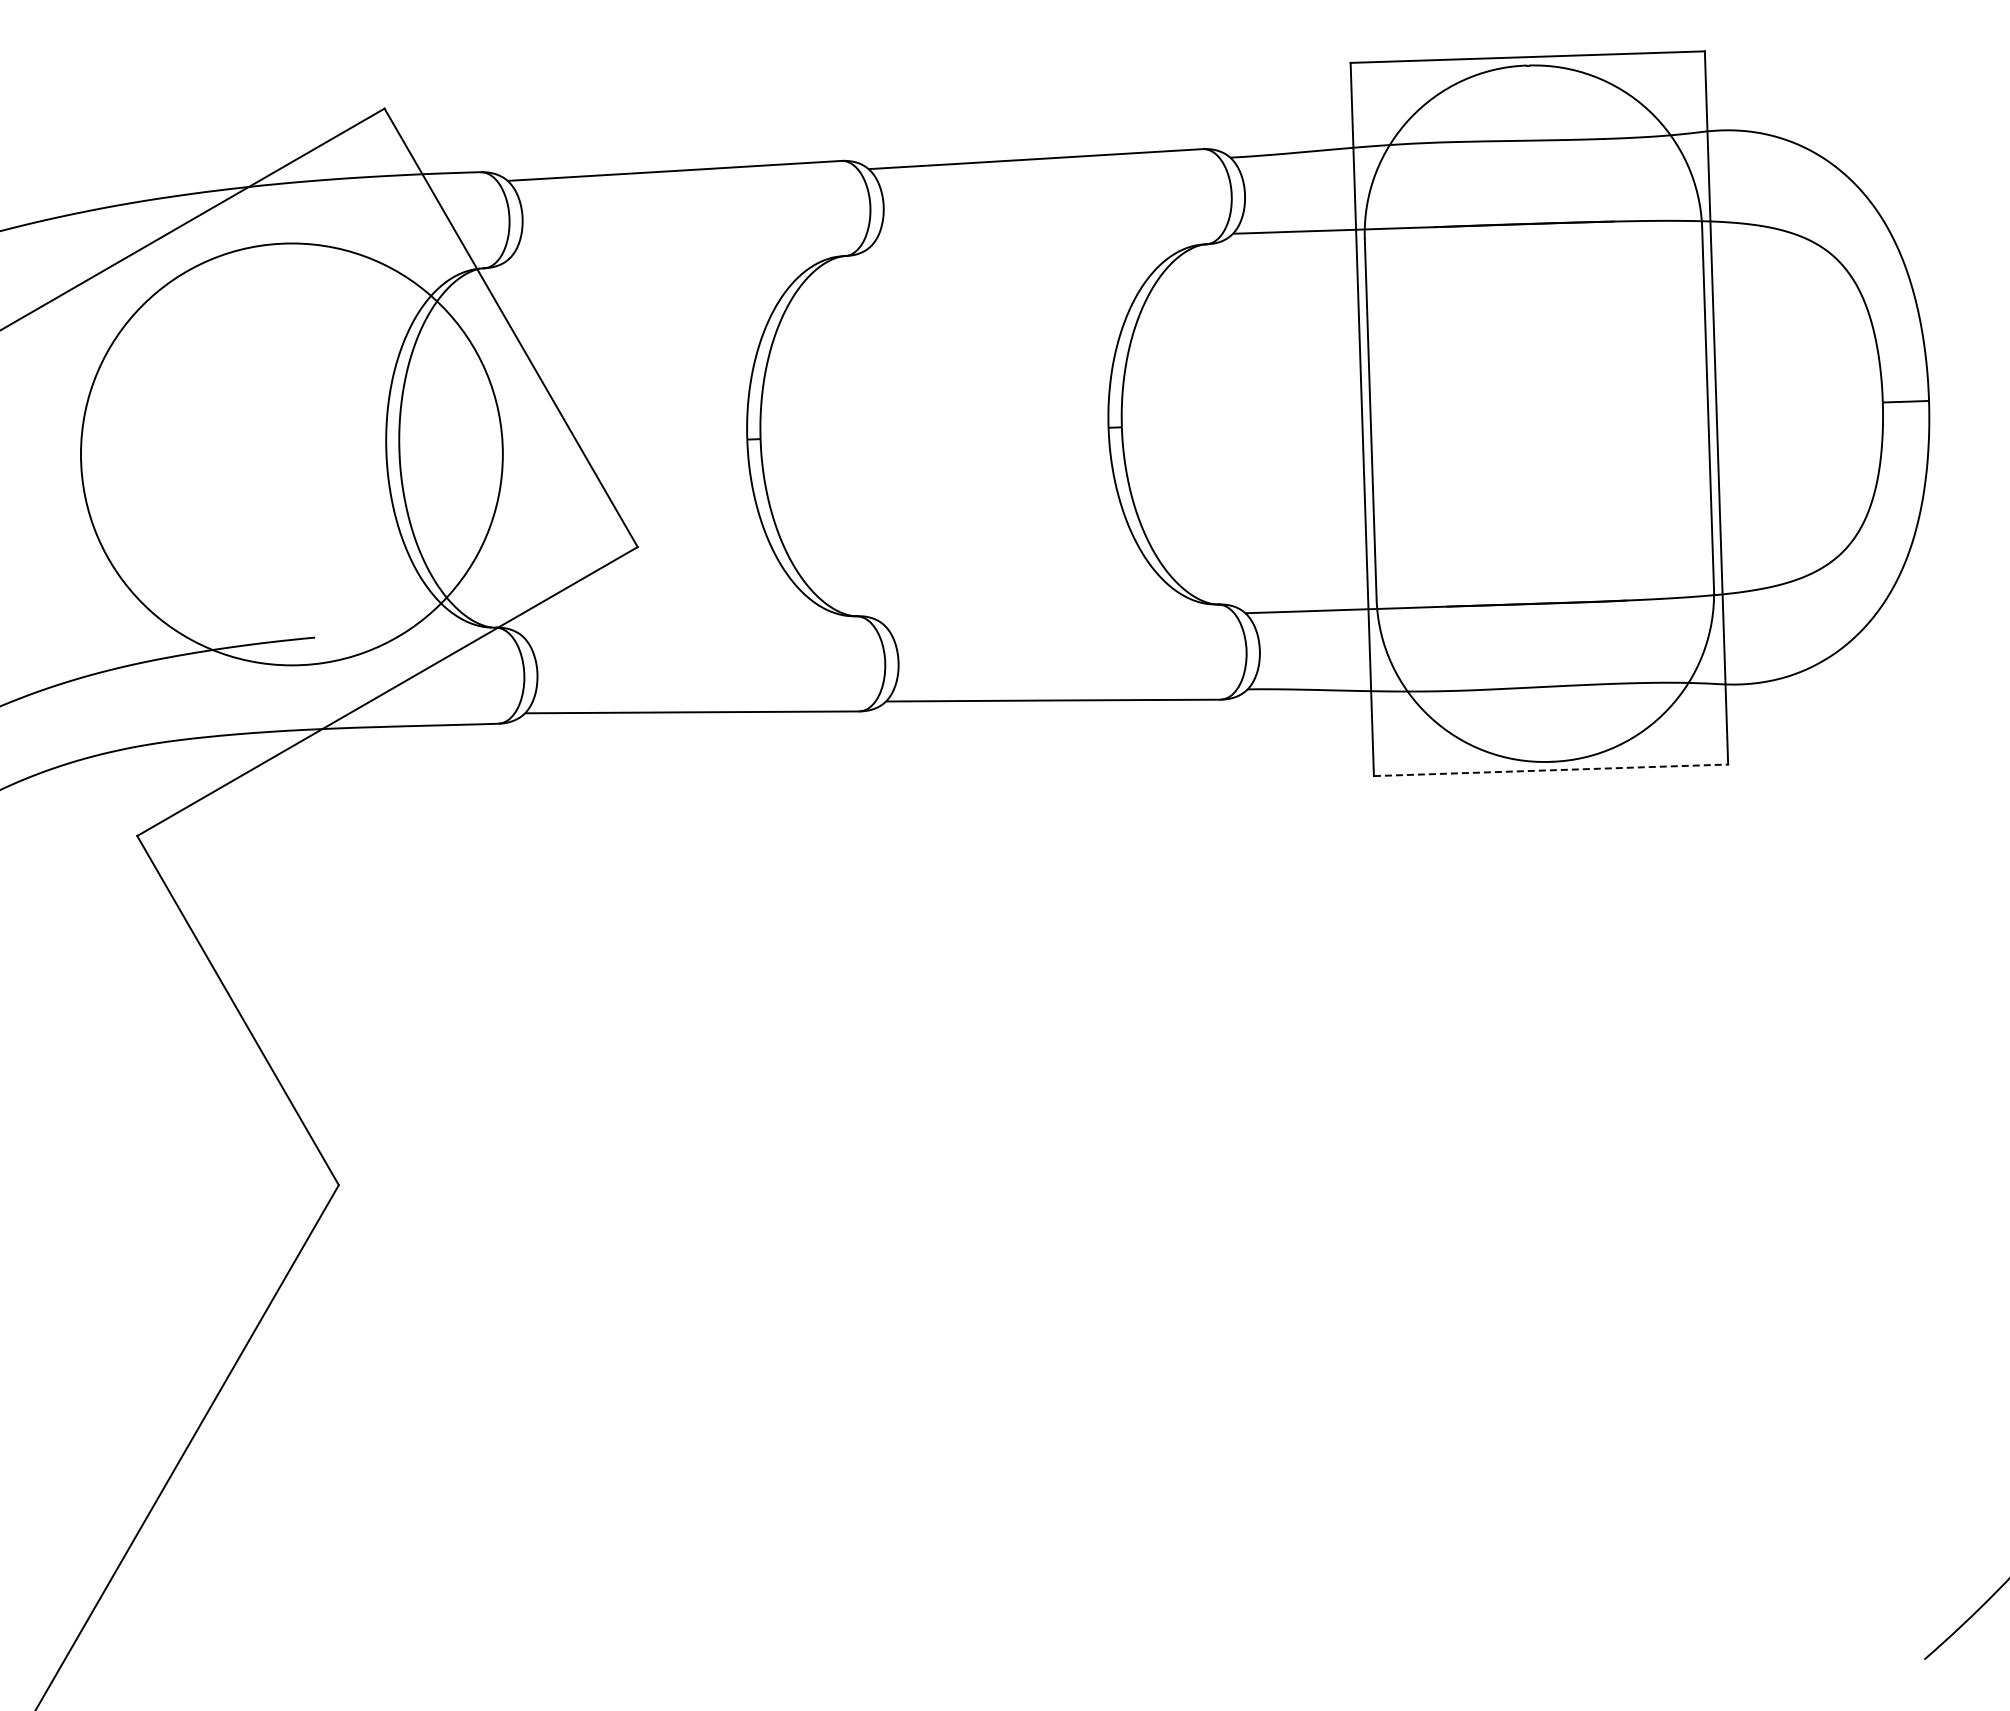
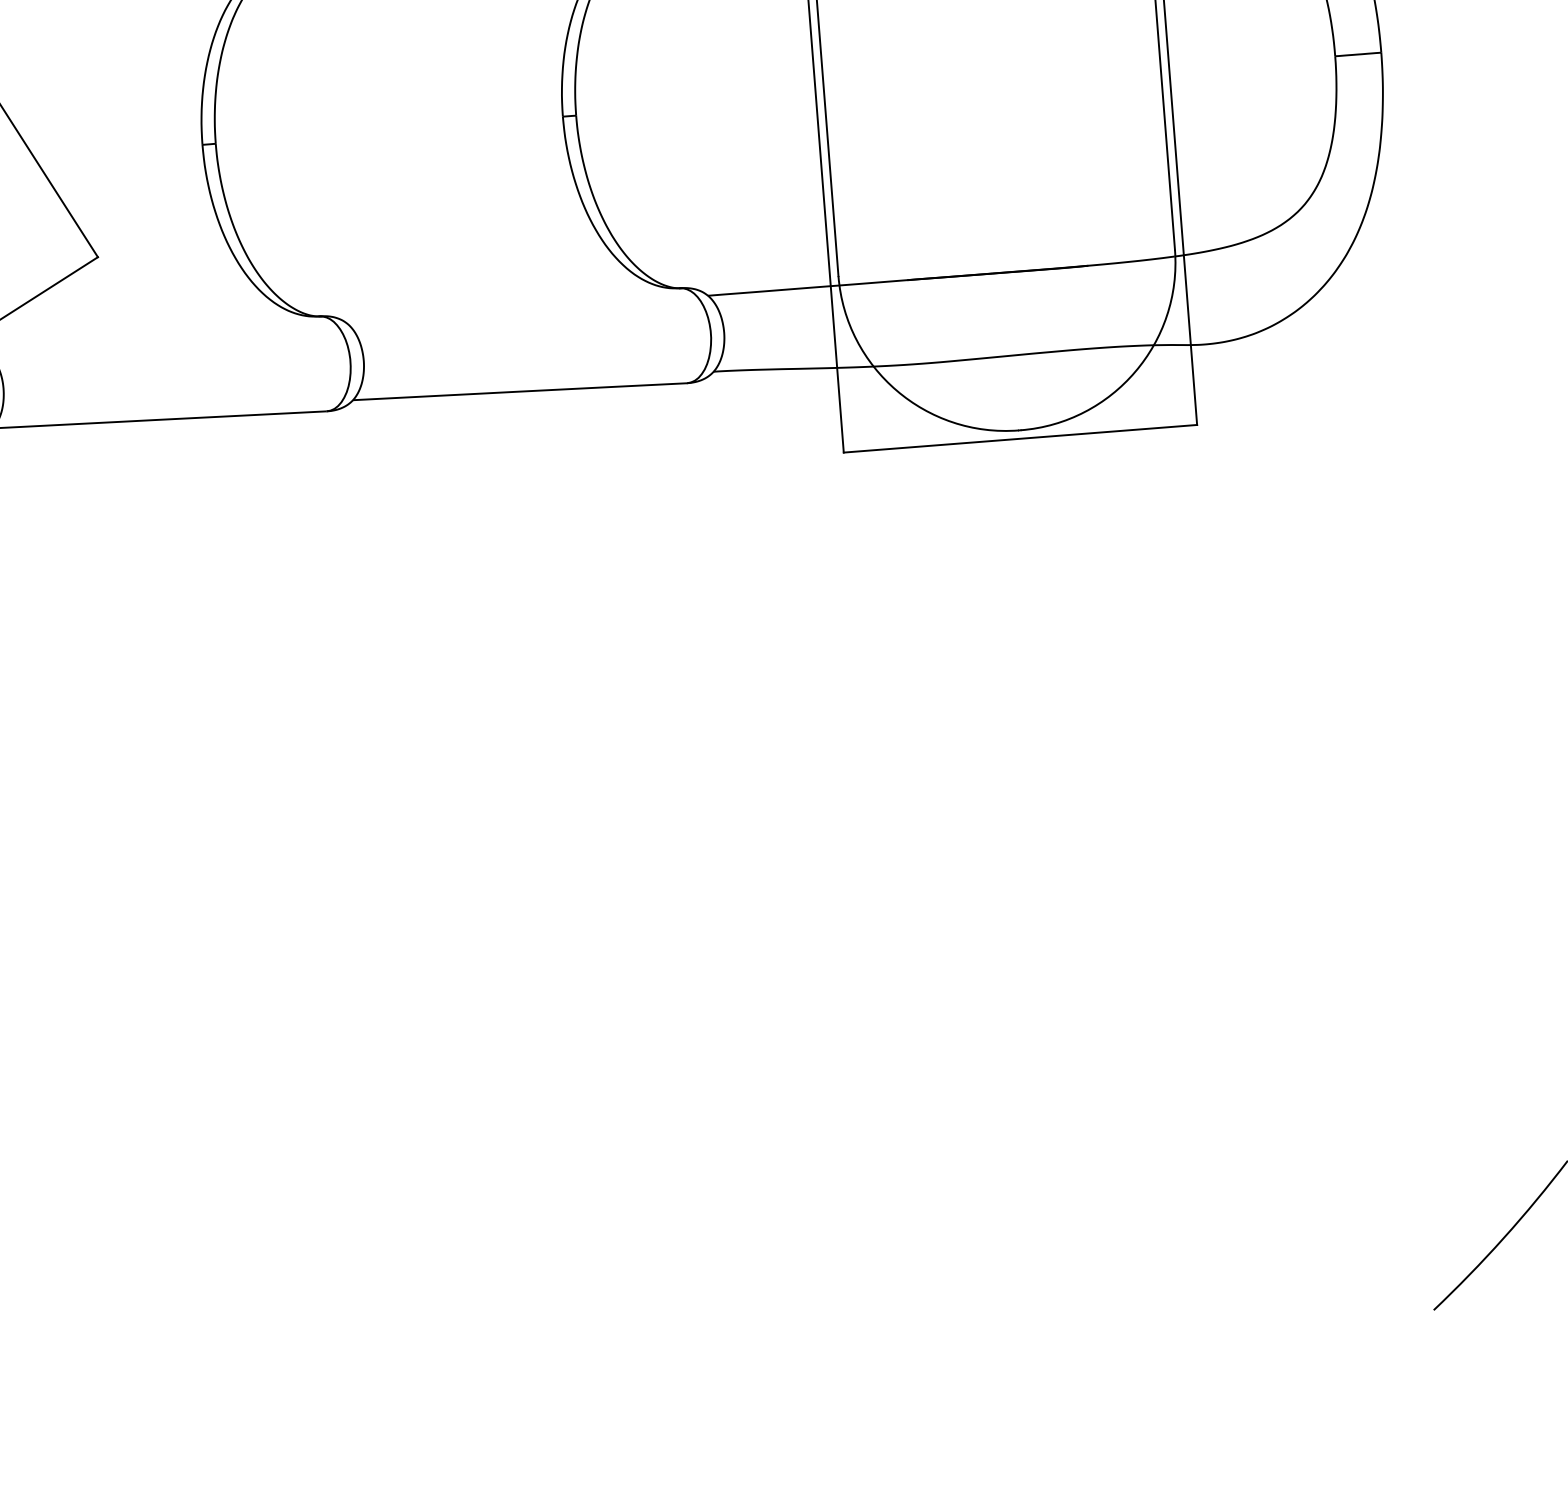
line: (1551, 770) -> (1020, 438), dashed -> solid

